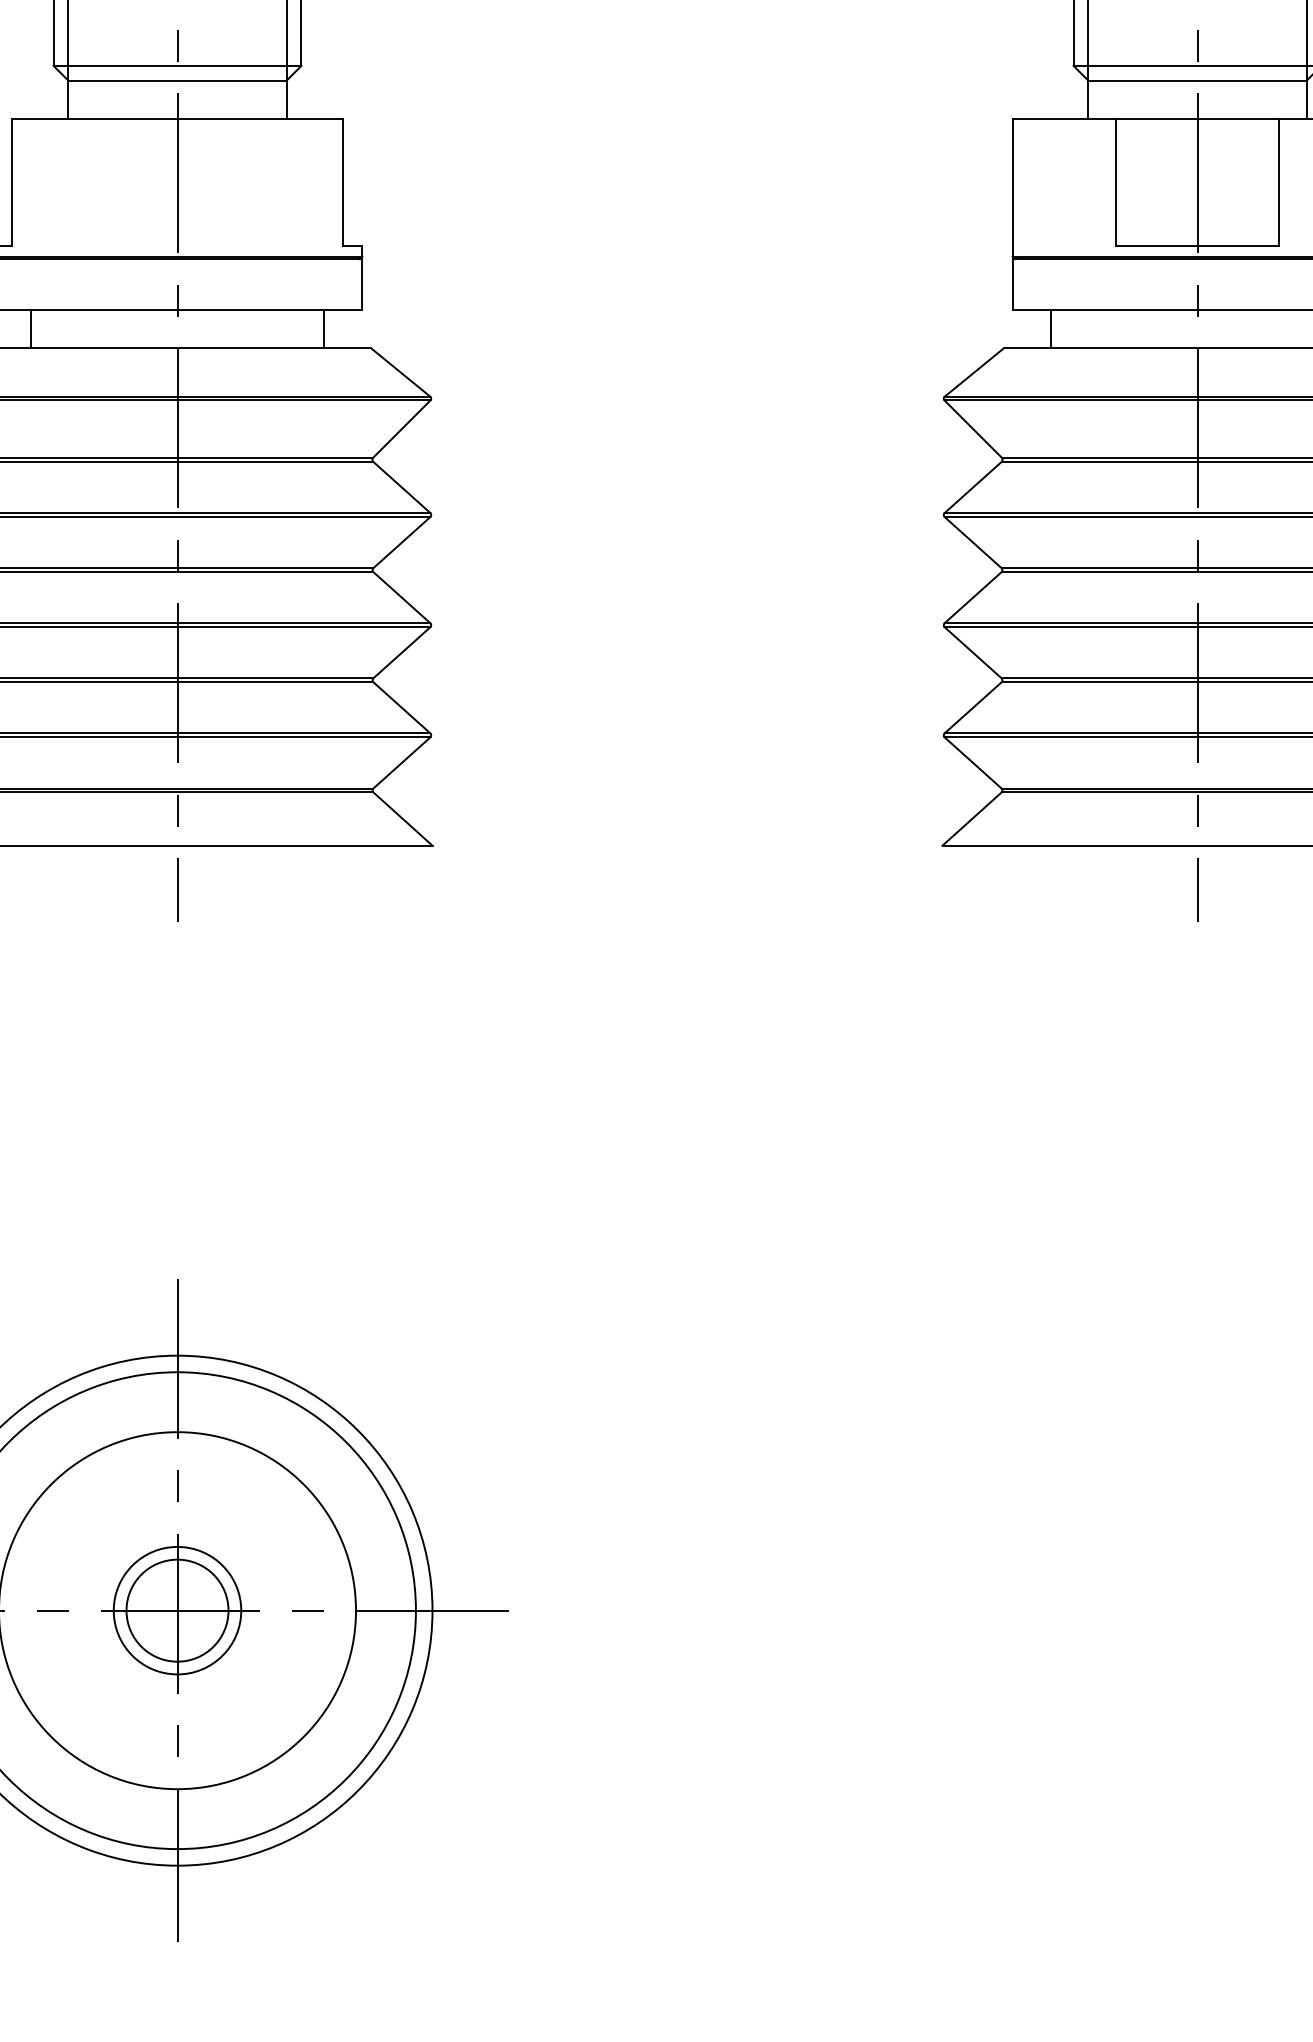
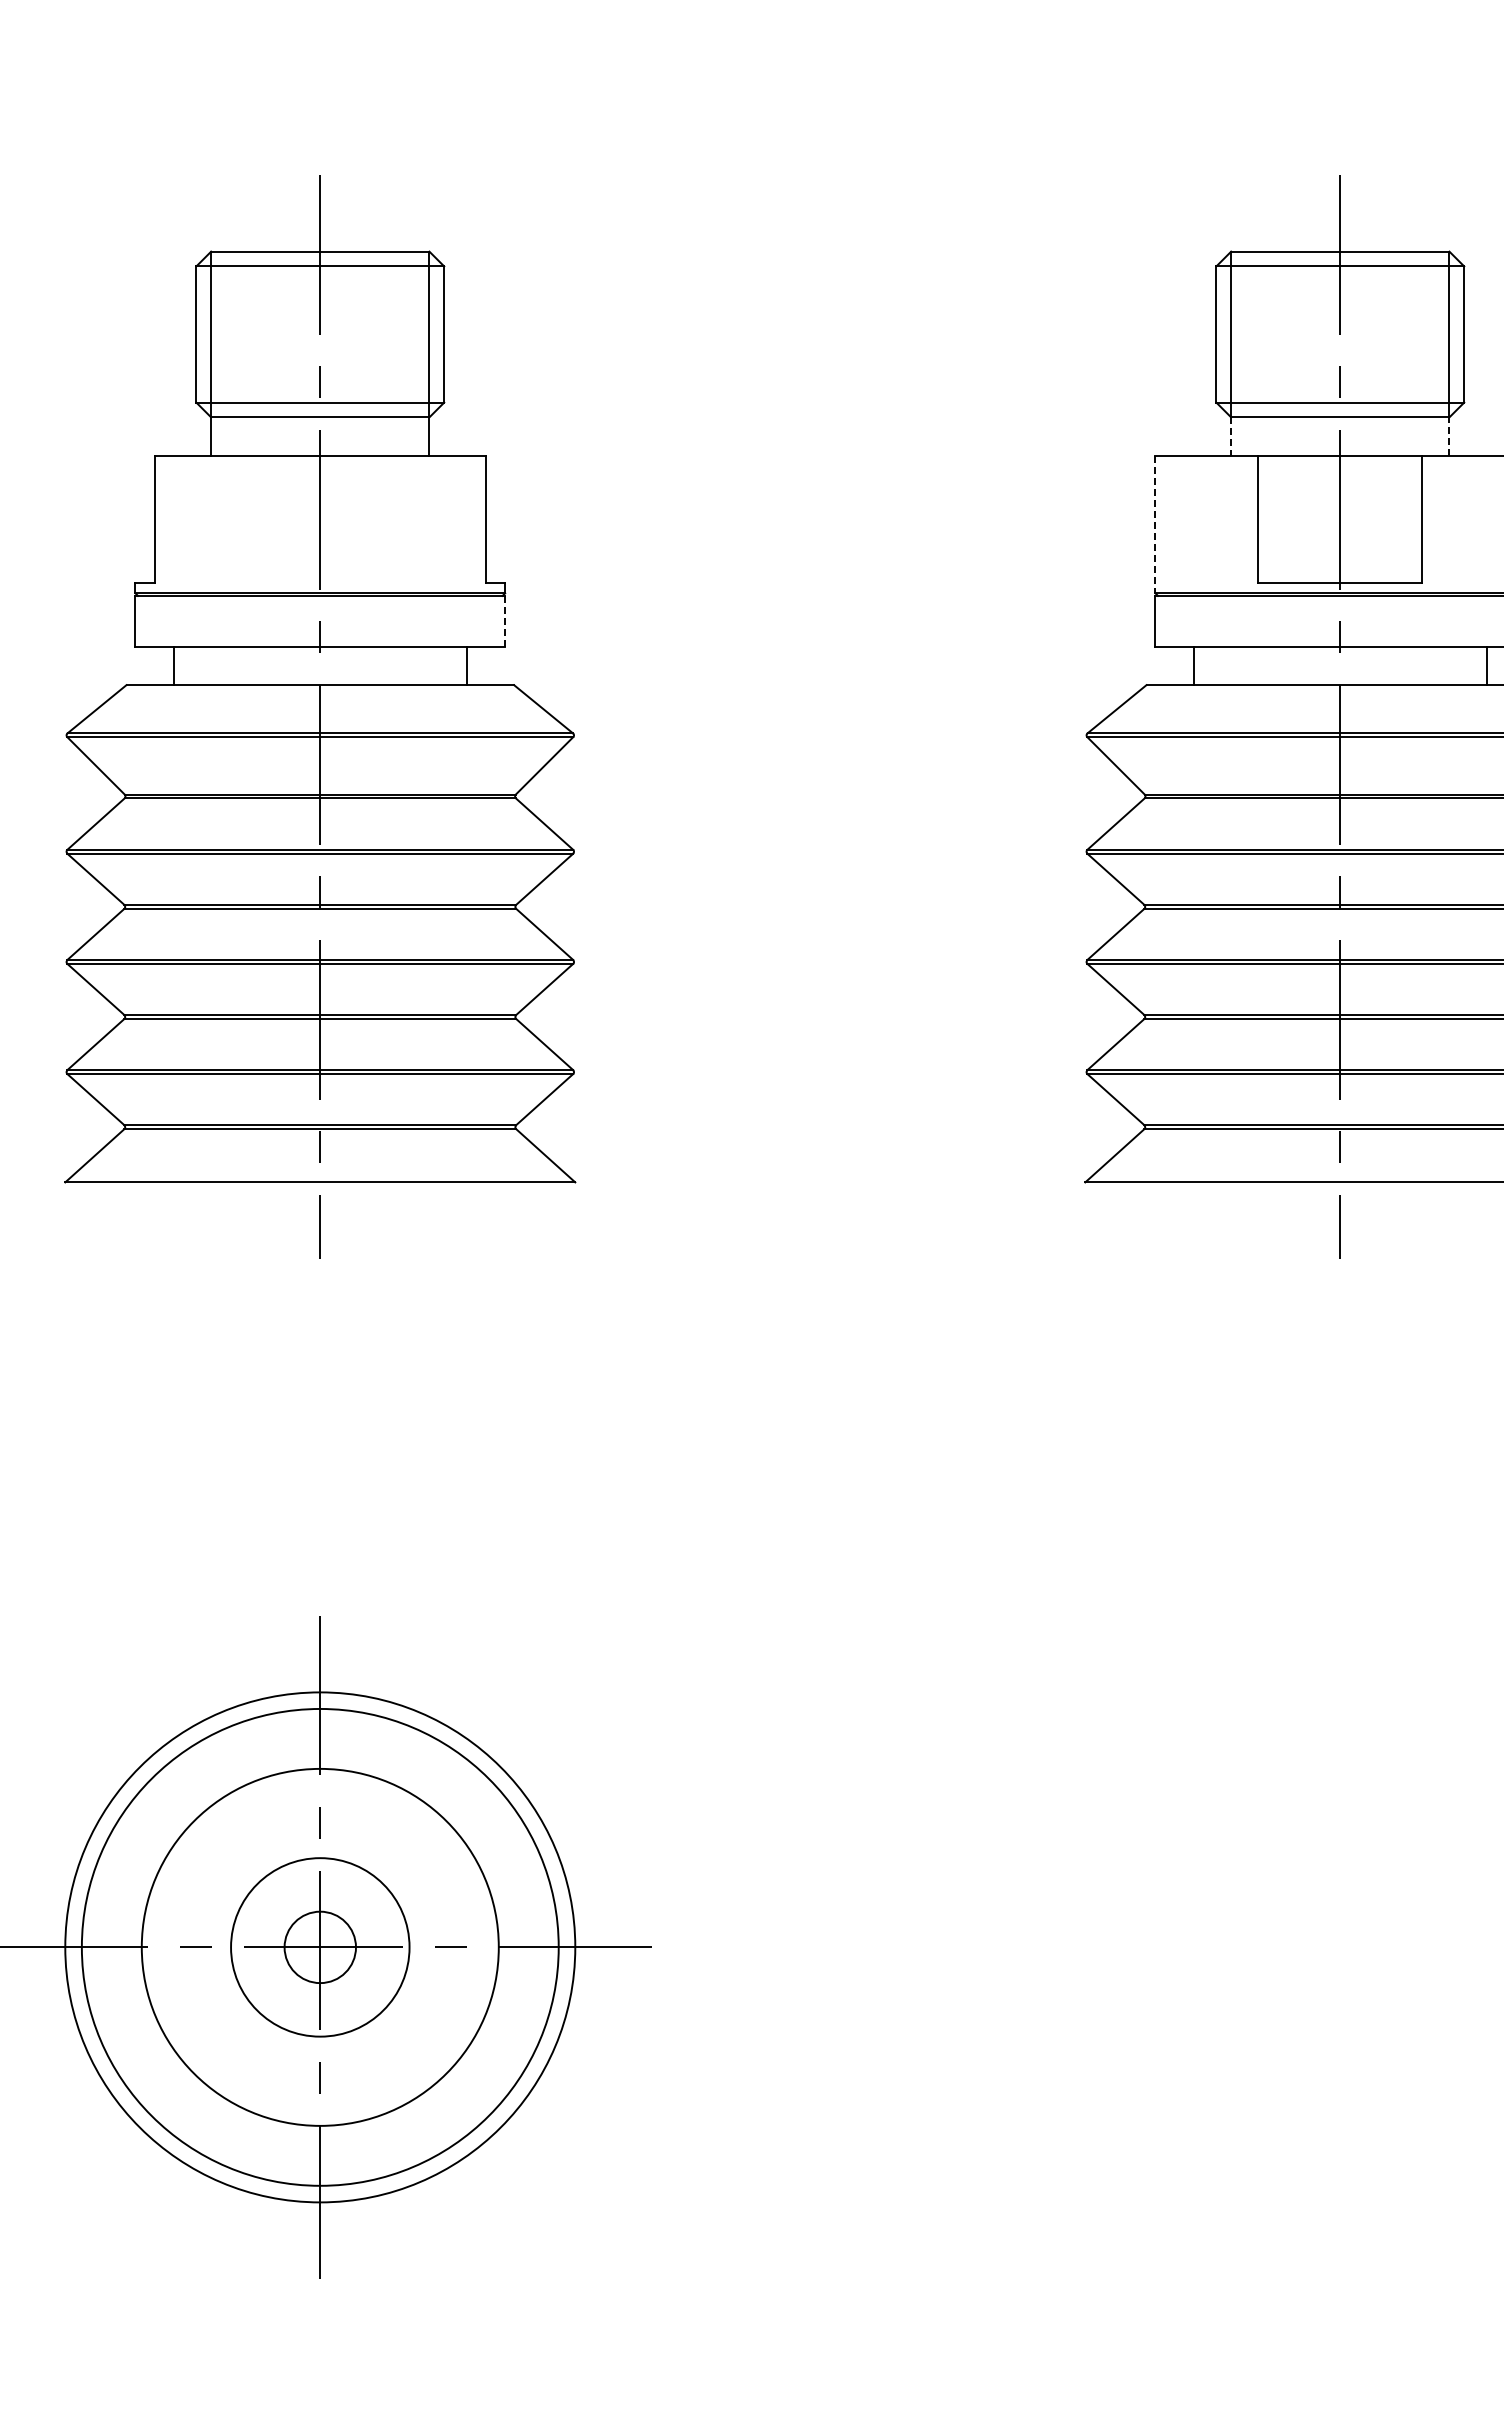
line: (1306, 99) -> (1449, 436), solid -> dashed
line: (1088, 100) -> (1231, 437), solid -> dashed
line: (1012, 187) -> (1155, 524), solid -> dashed
line: (362, 284) -> (505, 621), solid -> dashed
circle: (177, 1610) -> (320, 1947), size x0.7
circle: (177, 1610) -> (320, 1947), size x1.4

